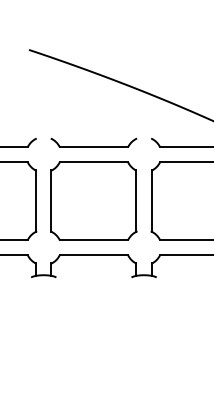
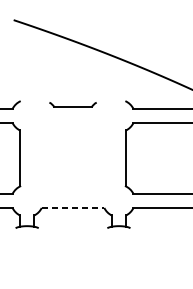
part: (93, 142) -> (72, 104), size x0.6
part: (93, 200) -> (72, 157), removed
line: (94, 255) -> (73, 208), solid -> dashed

